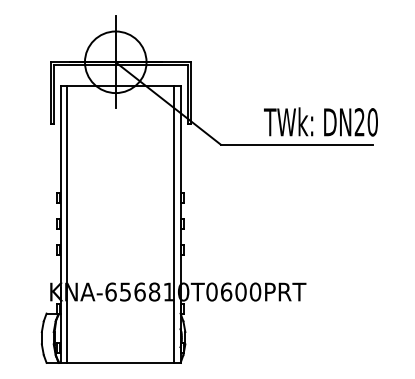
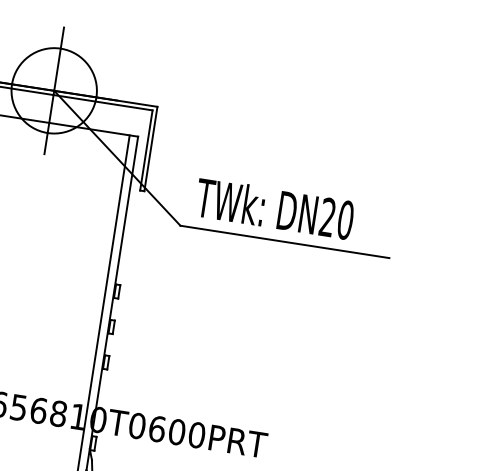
text: (320, 121) -> (274, 207), moved

